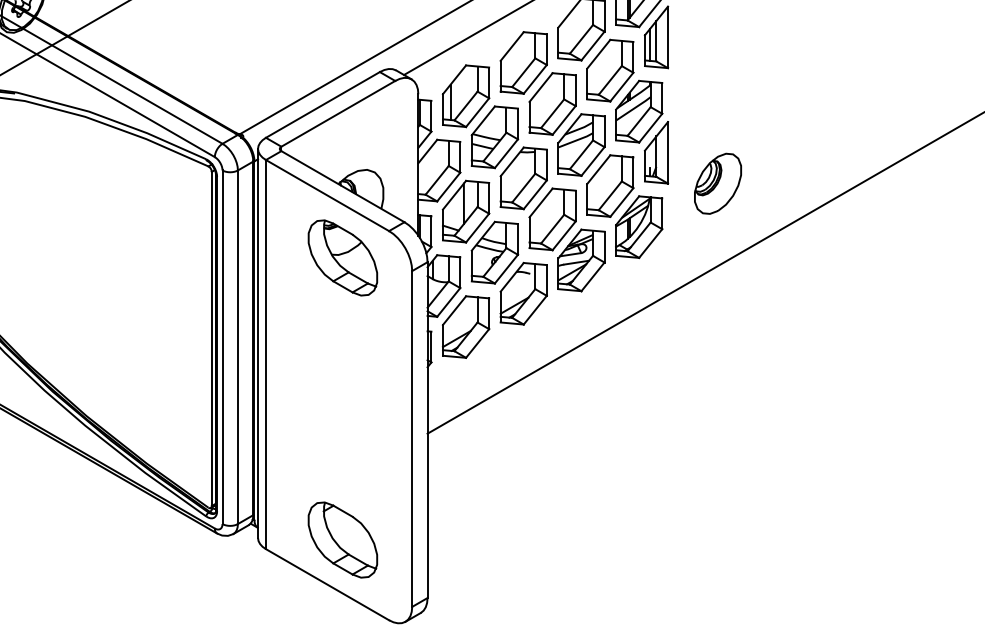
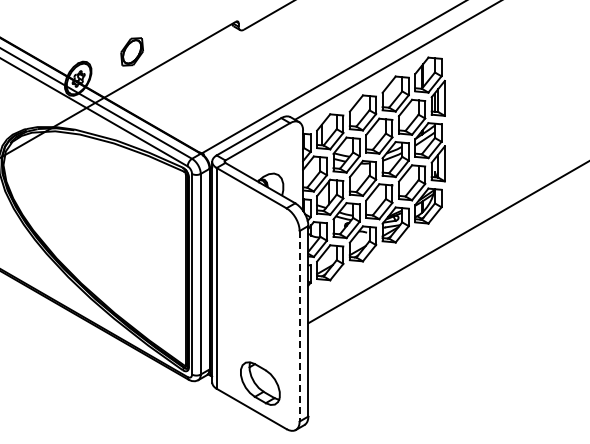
part: (718, 183) -> (473, 181), removed
part: (343, 257) -> (260, 223), removed
line: (411, 439) -> (299, 326), solid -> dashed

